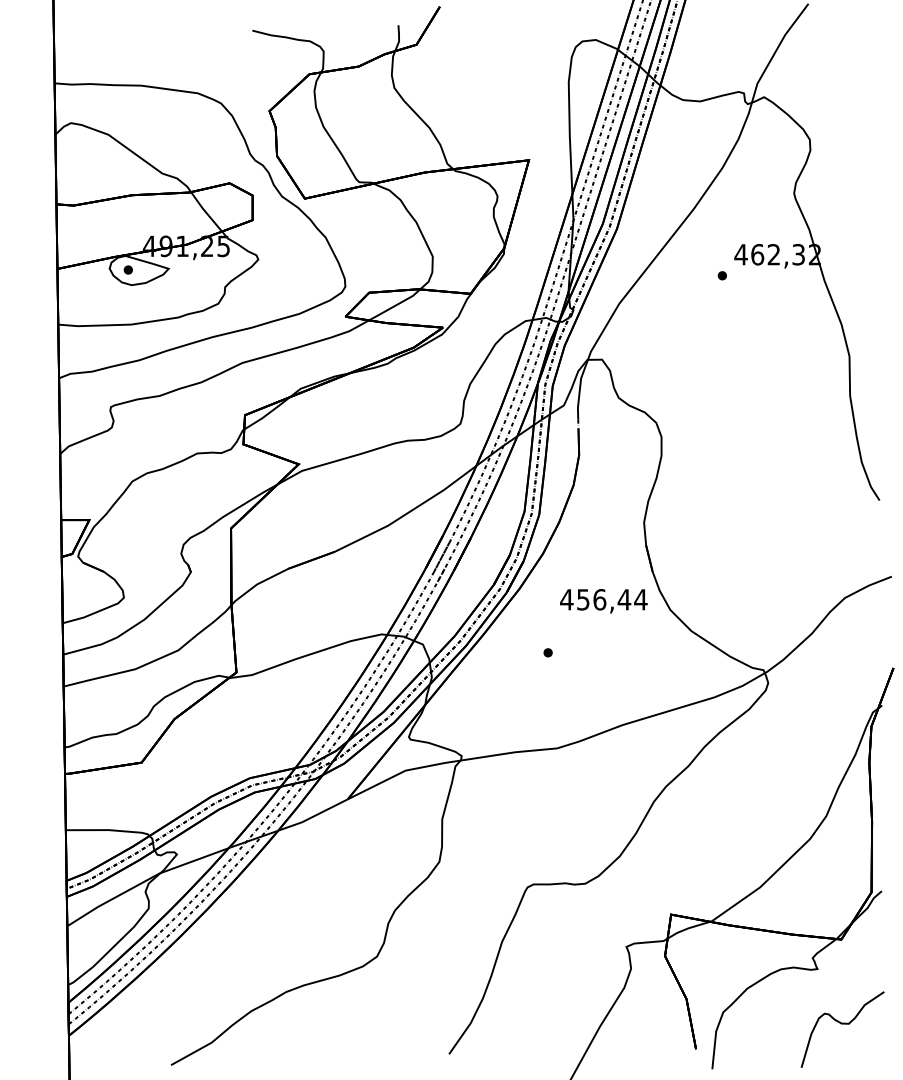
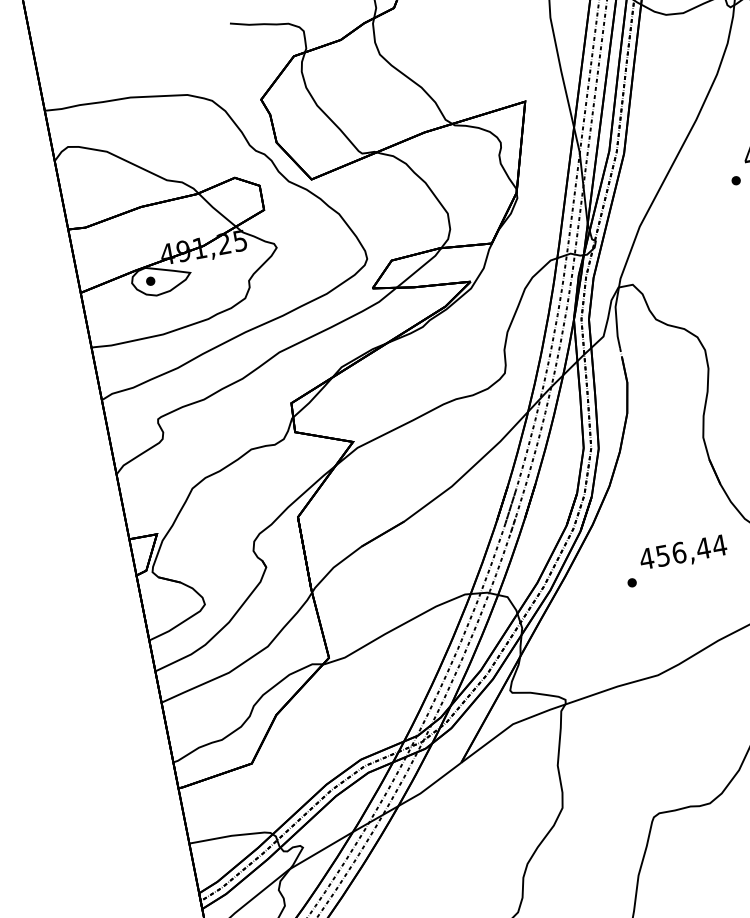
text: (603, 601) -> (683, 553), moved

